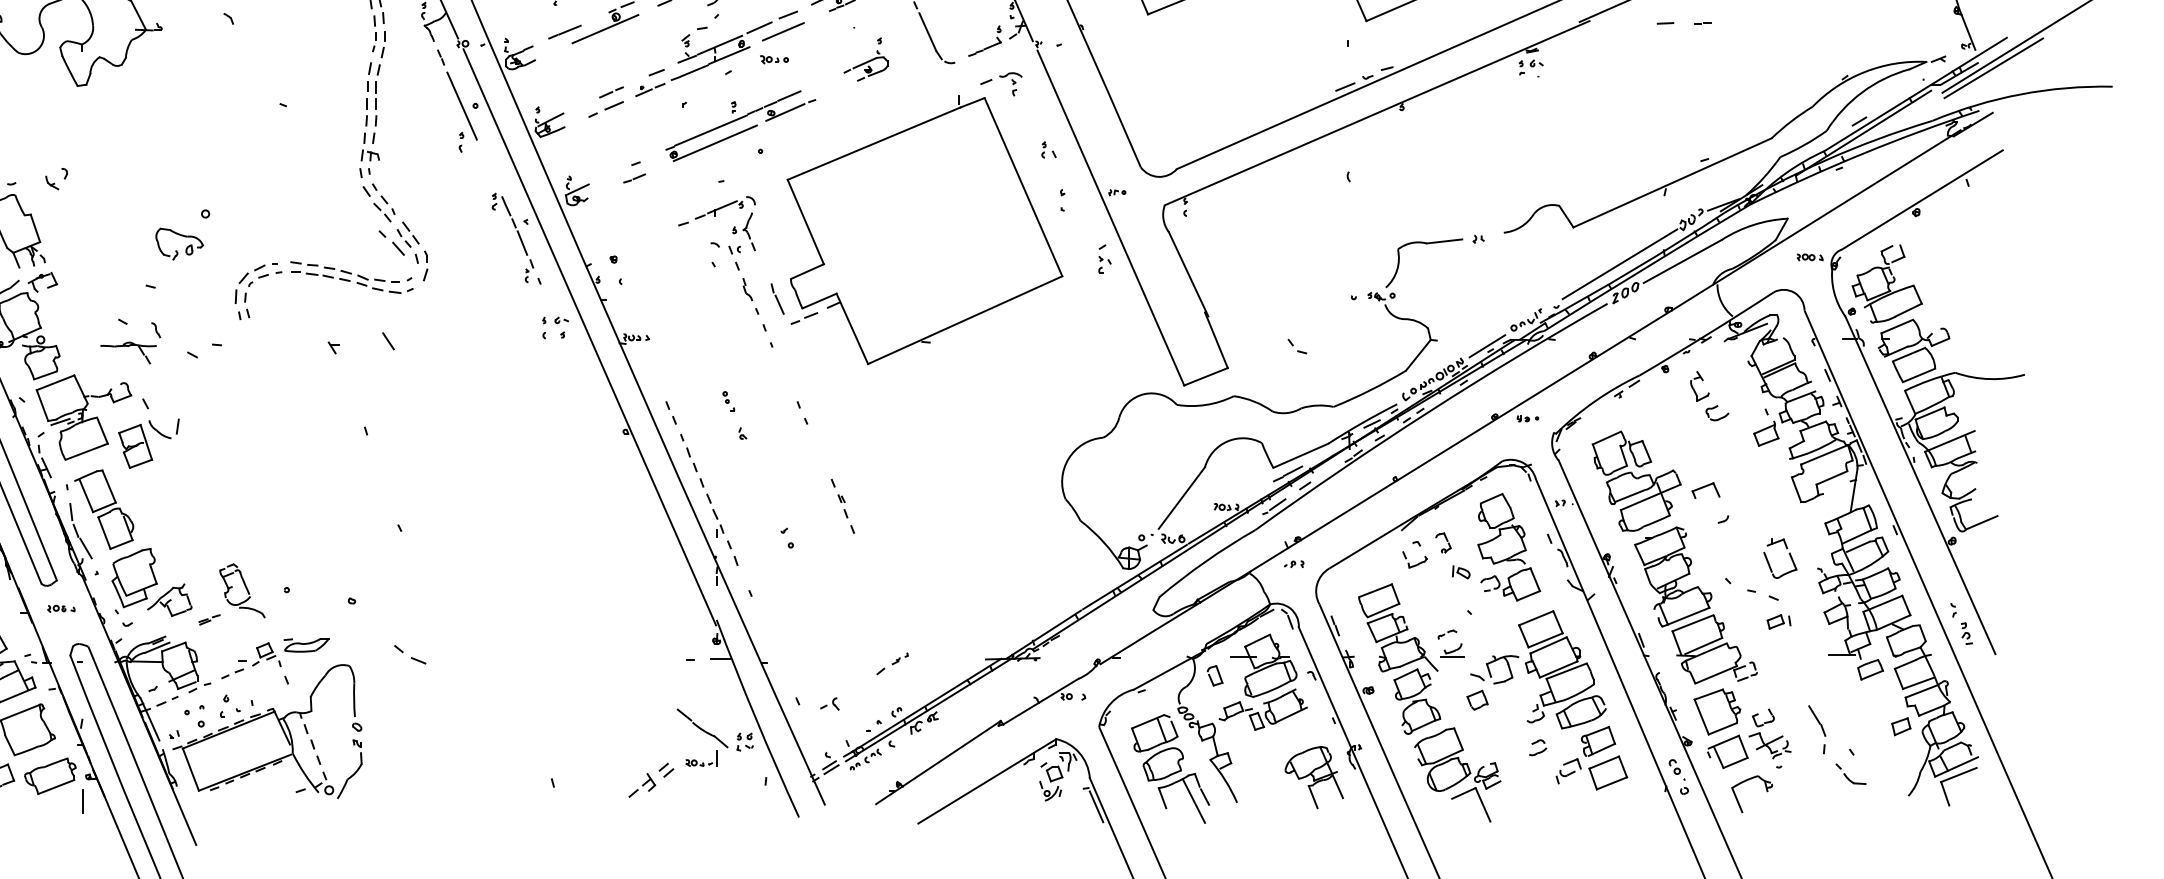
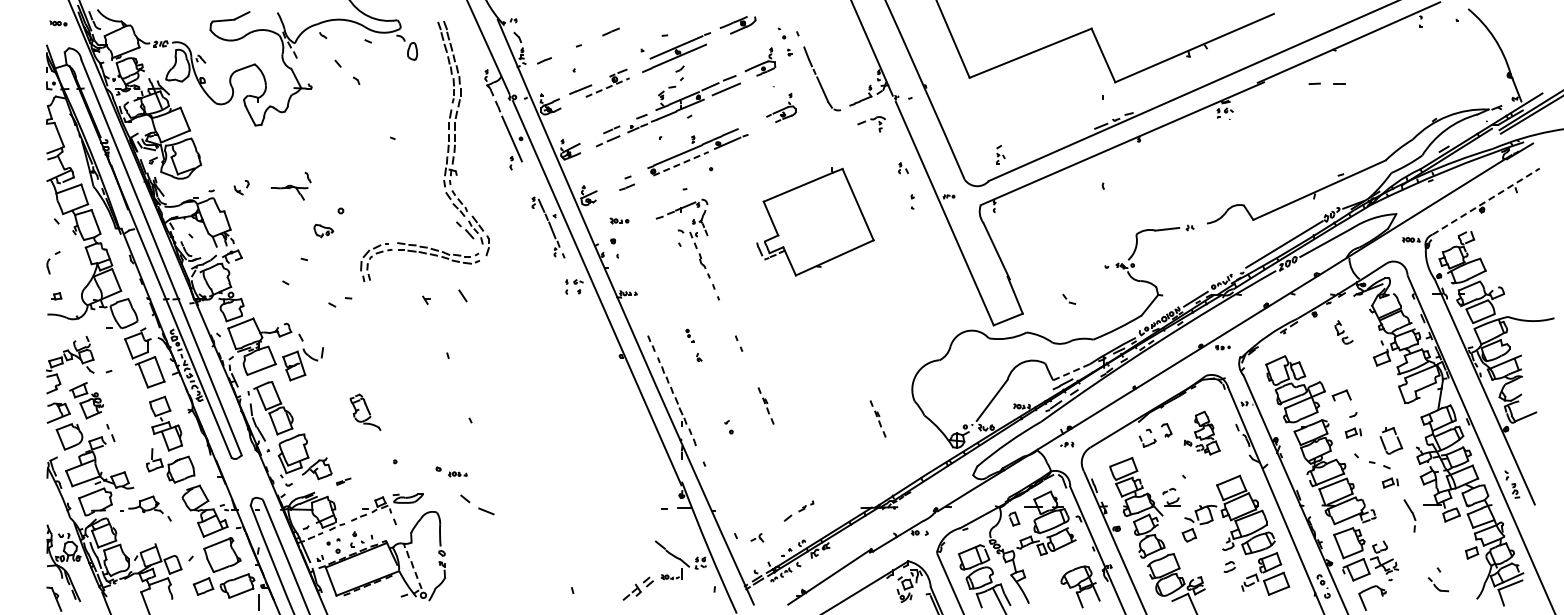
line: (605, 28) -> (607, 87), solid -> dashed
part: (774, 58) -> (619, 220), moved
line: (716, 142) -> (681, 163), solid -> dashed
line: (1922, 199) -> (1486, 201), solid -> dashed
part: (916, 229) -> (815, 221), size x0.6
part: (179, 243) -> (323, 230), size x0.6
part: (1104, 258) -> (1000, 154), moved
part: (129, 343) -> (290, 186), moved
part: (1708, 396) -> (1343, 332), size x0.7
line: (1300, 456) -> (1071, 372), solid -> dashed
part: (1009, 525) -> (877, 418), added
part: (1497, 546) -> (1202, 432), size x0.6
part: (1723, 546) -> (1353, 432), added
part: (242, 589) -> (365, 411), moved
part: (60, 609) -> (457, 474), moved
part: (410, 654) -> (477, 504), size x1.6
part: (893, 663) -> (799, 510), size x1.4
part: (1816, 728) -> (1409, 515), moved

